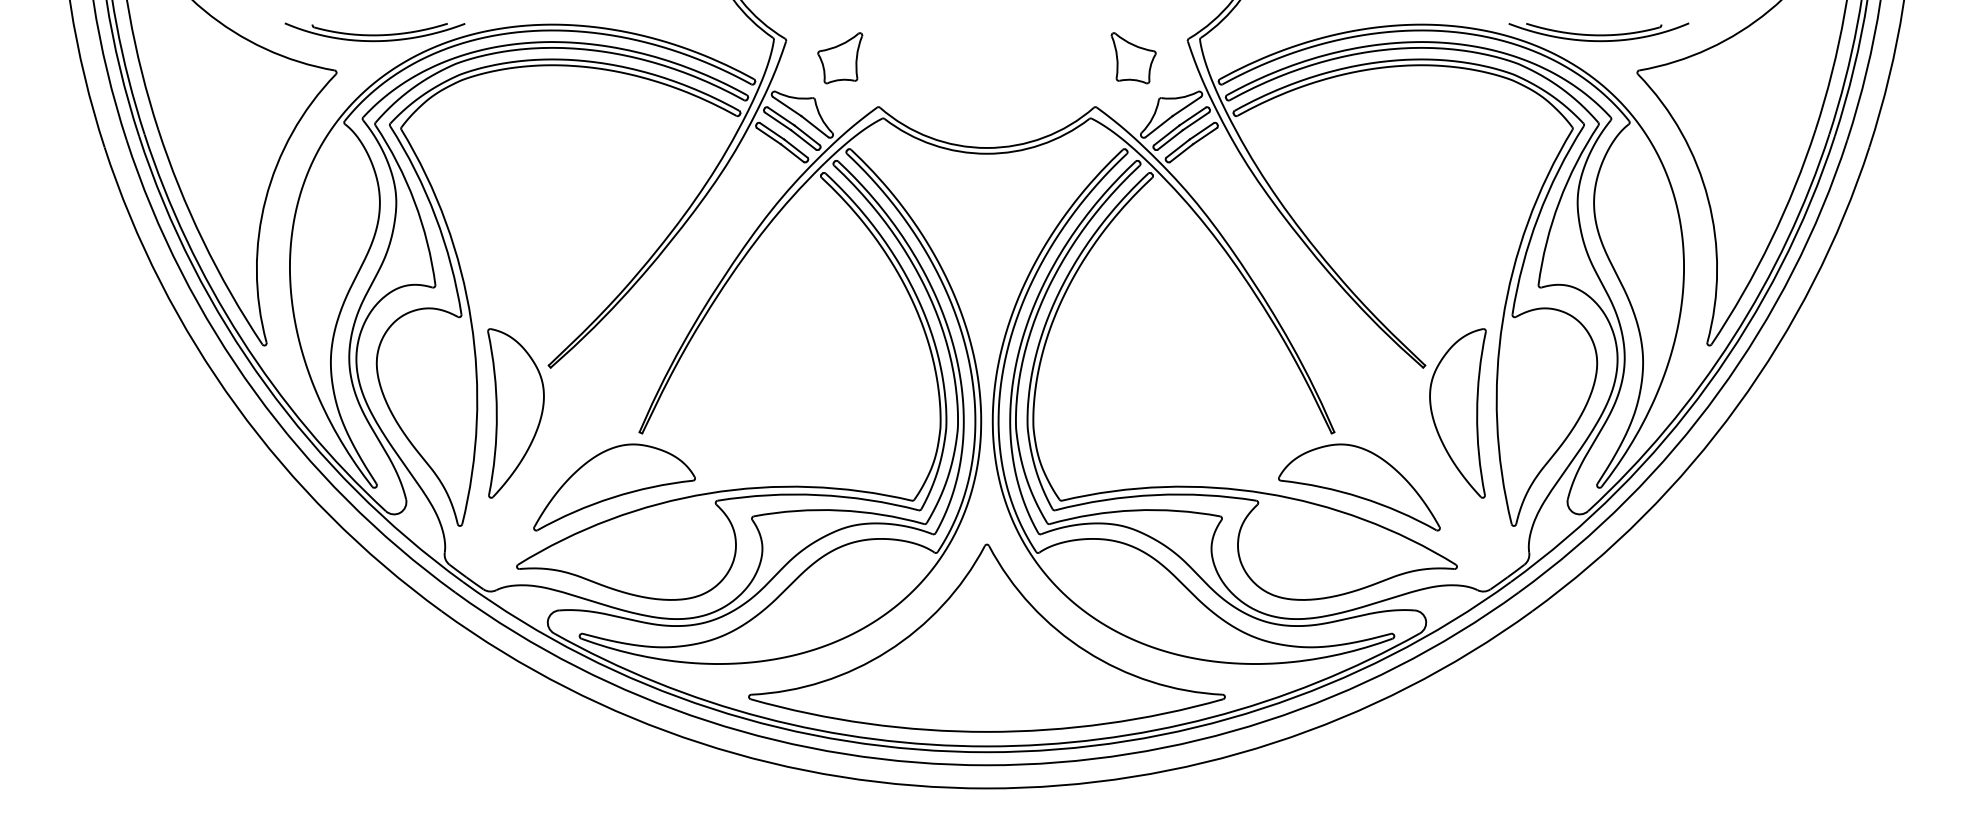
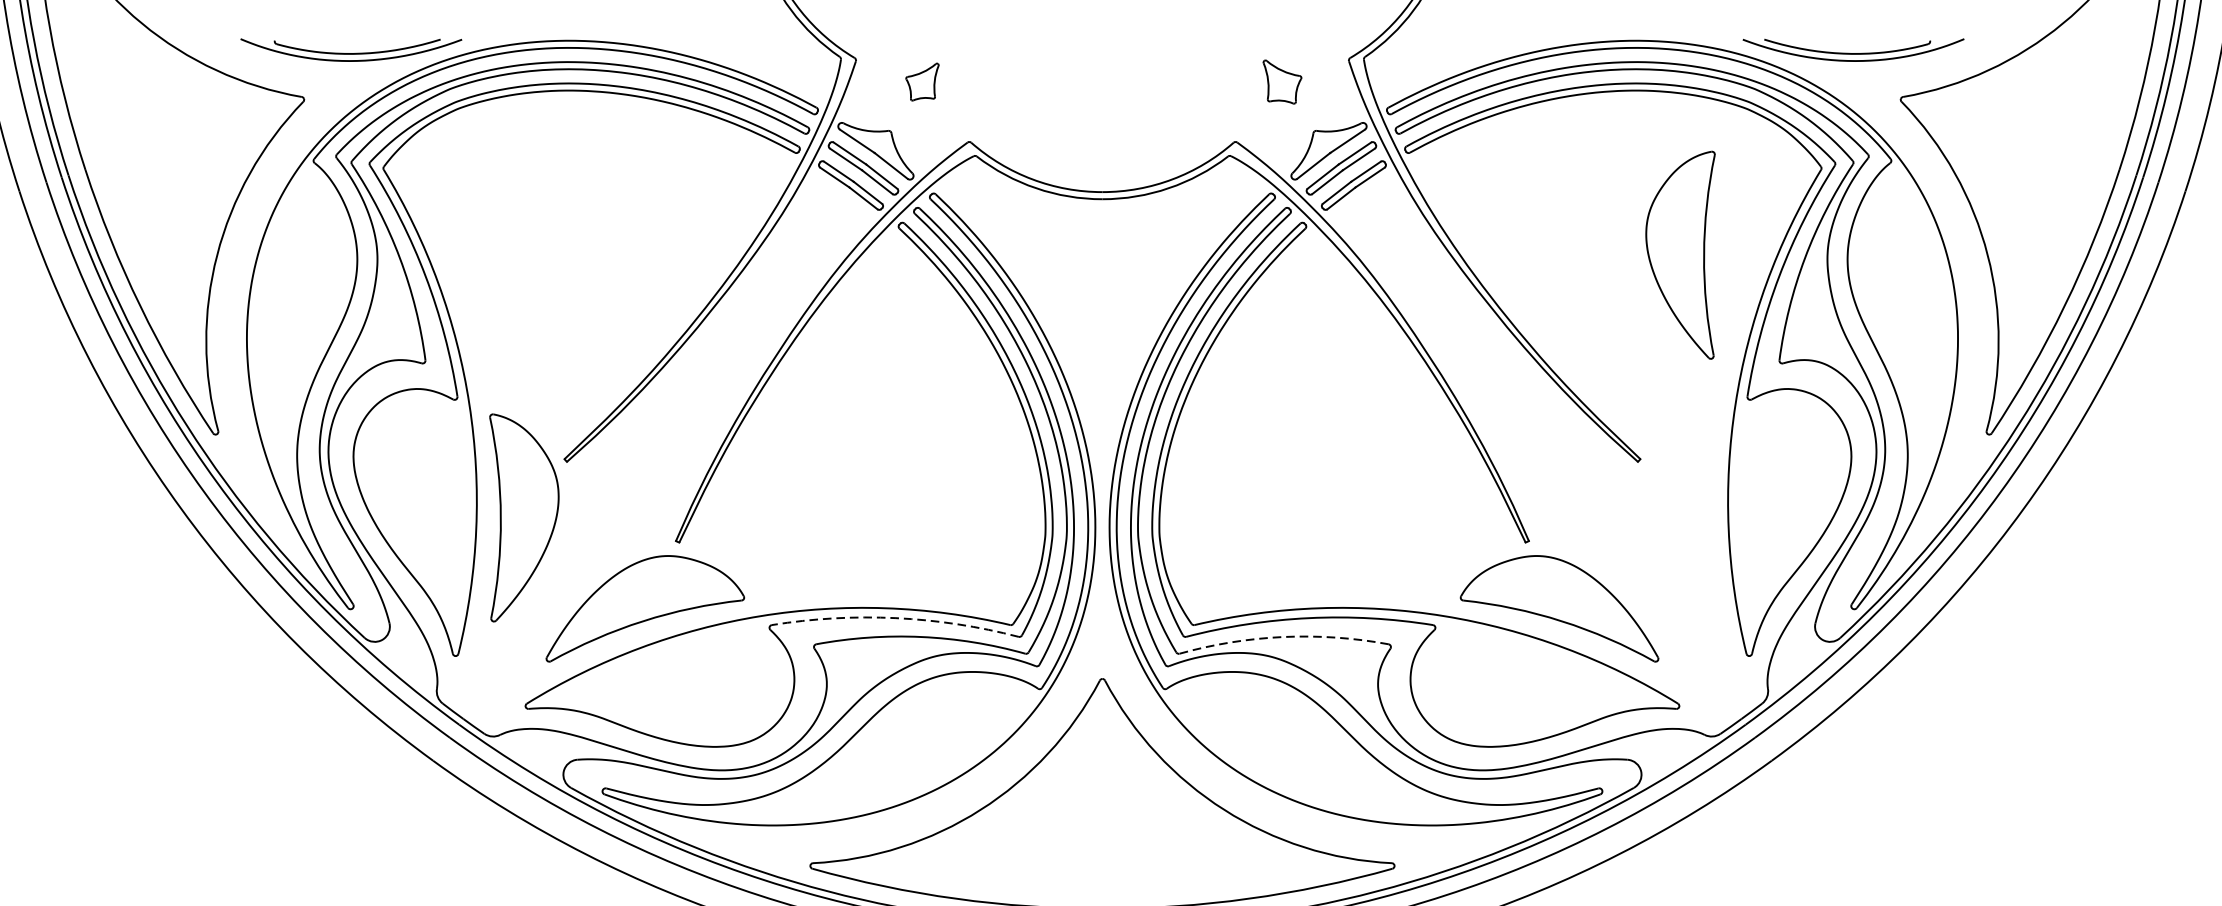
part: (840, 58) -> (922, 82), size x0.6
part: (1133, 58) -> (1282, 82), size x0.7
part: (1457, 413) -> (1679, 255), moved
arc: (818, 495) -> (895, 618), solid -> dashed
arc: (1134, 510) -> (1283, 637), solid -> dashed

